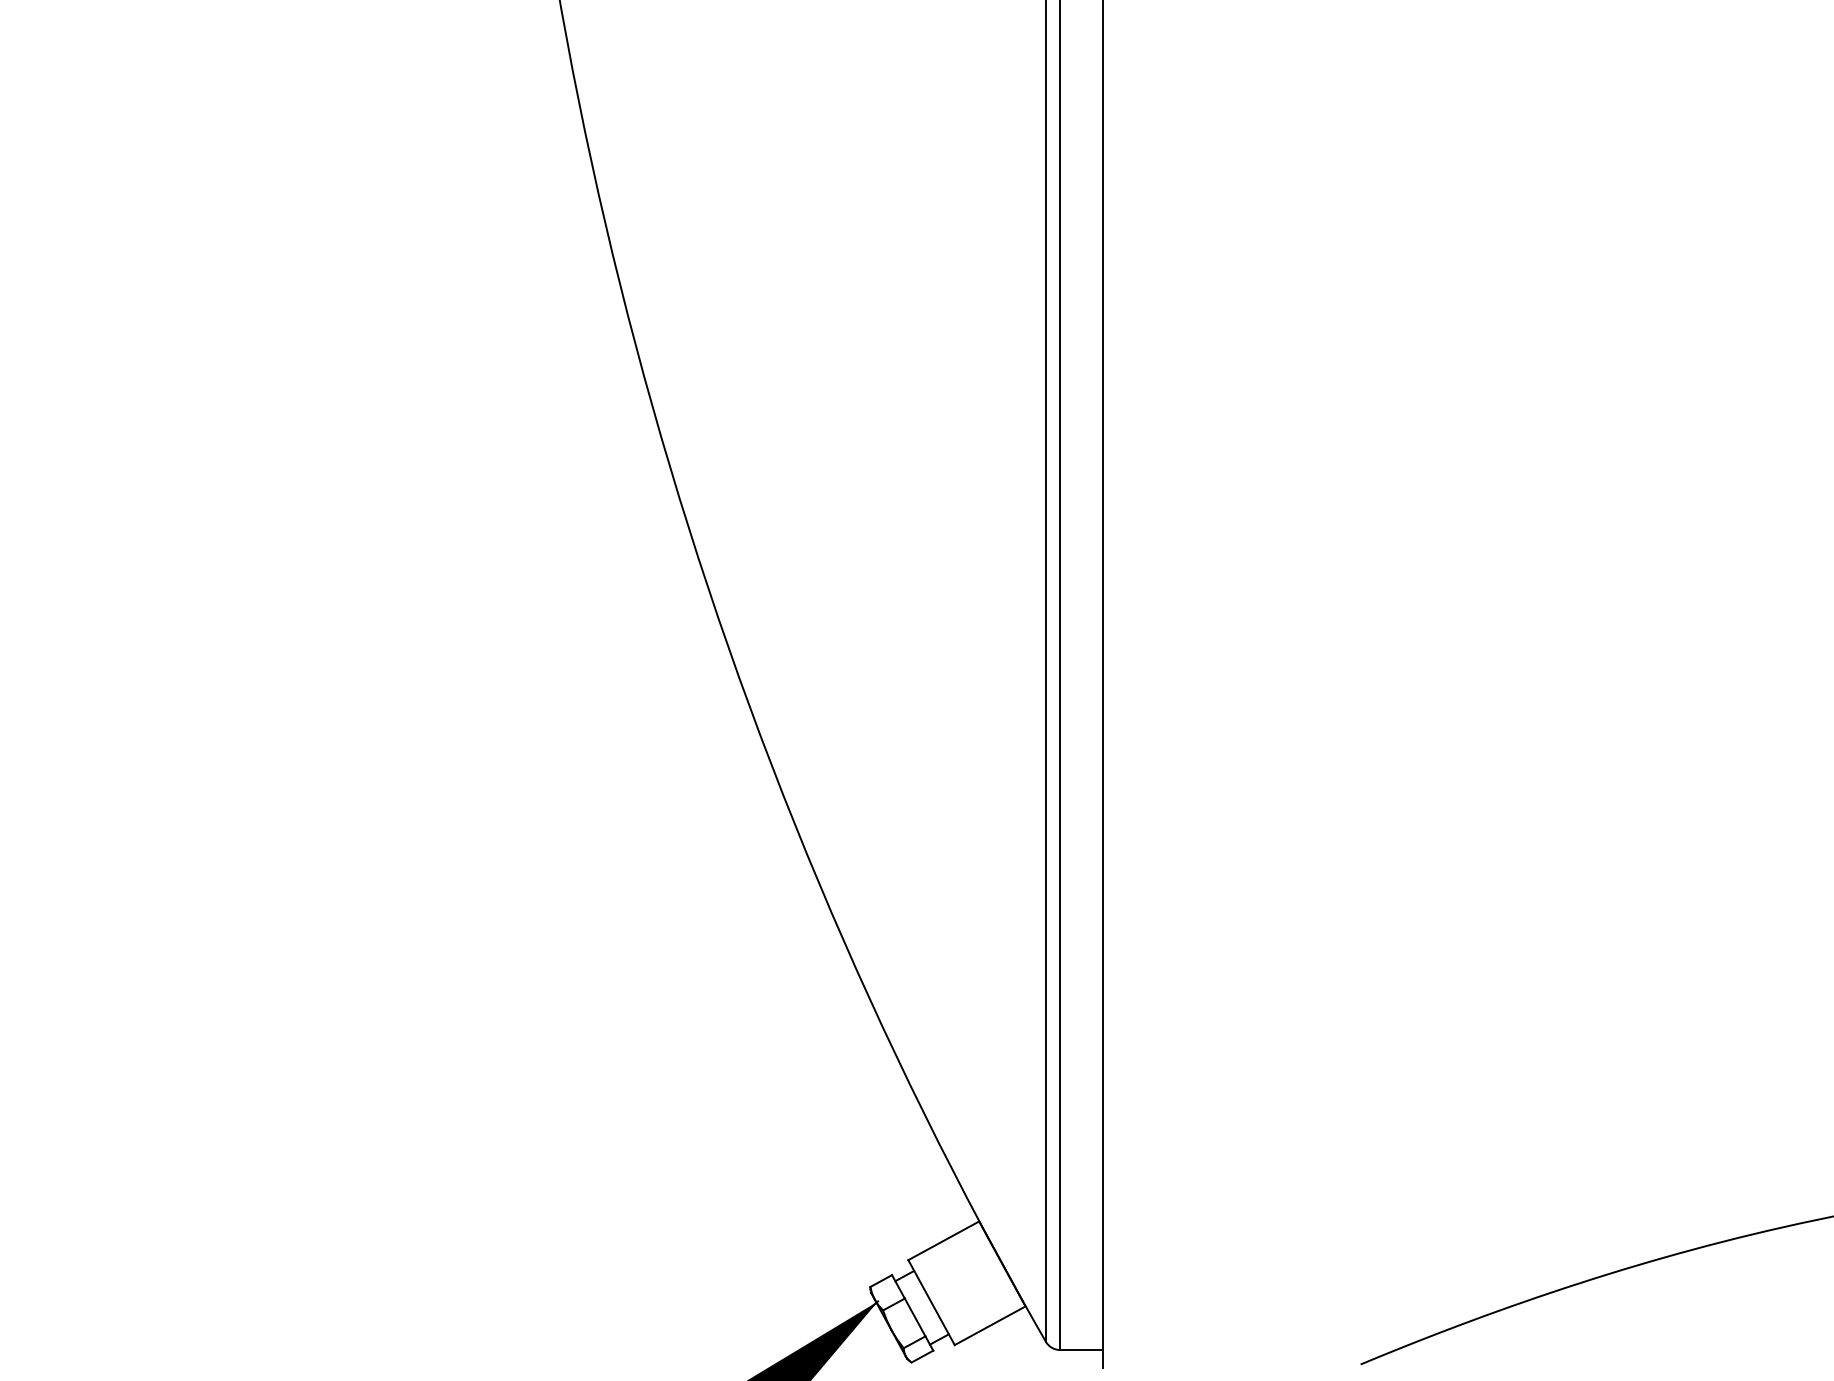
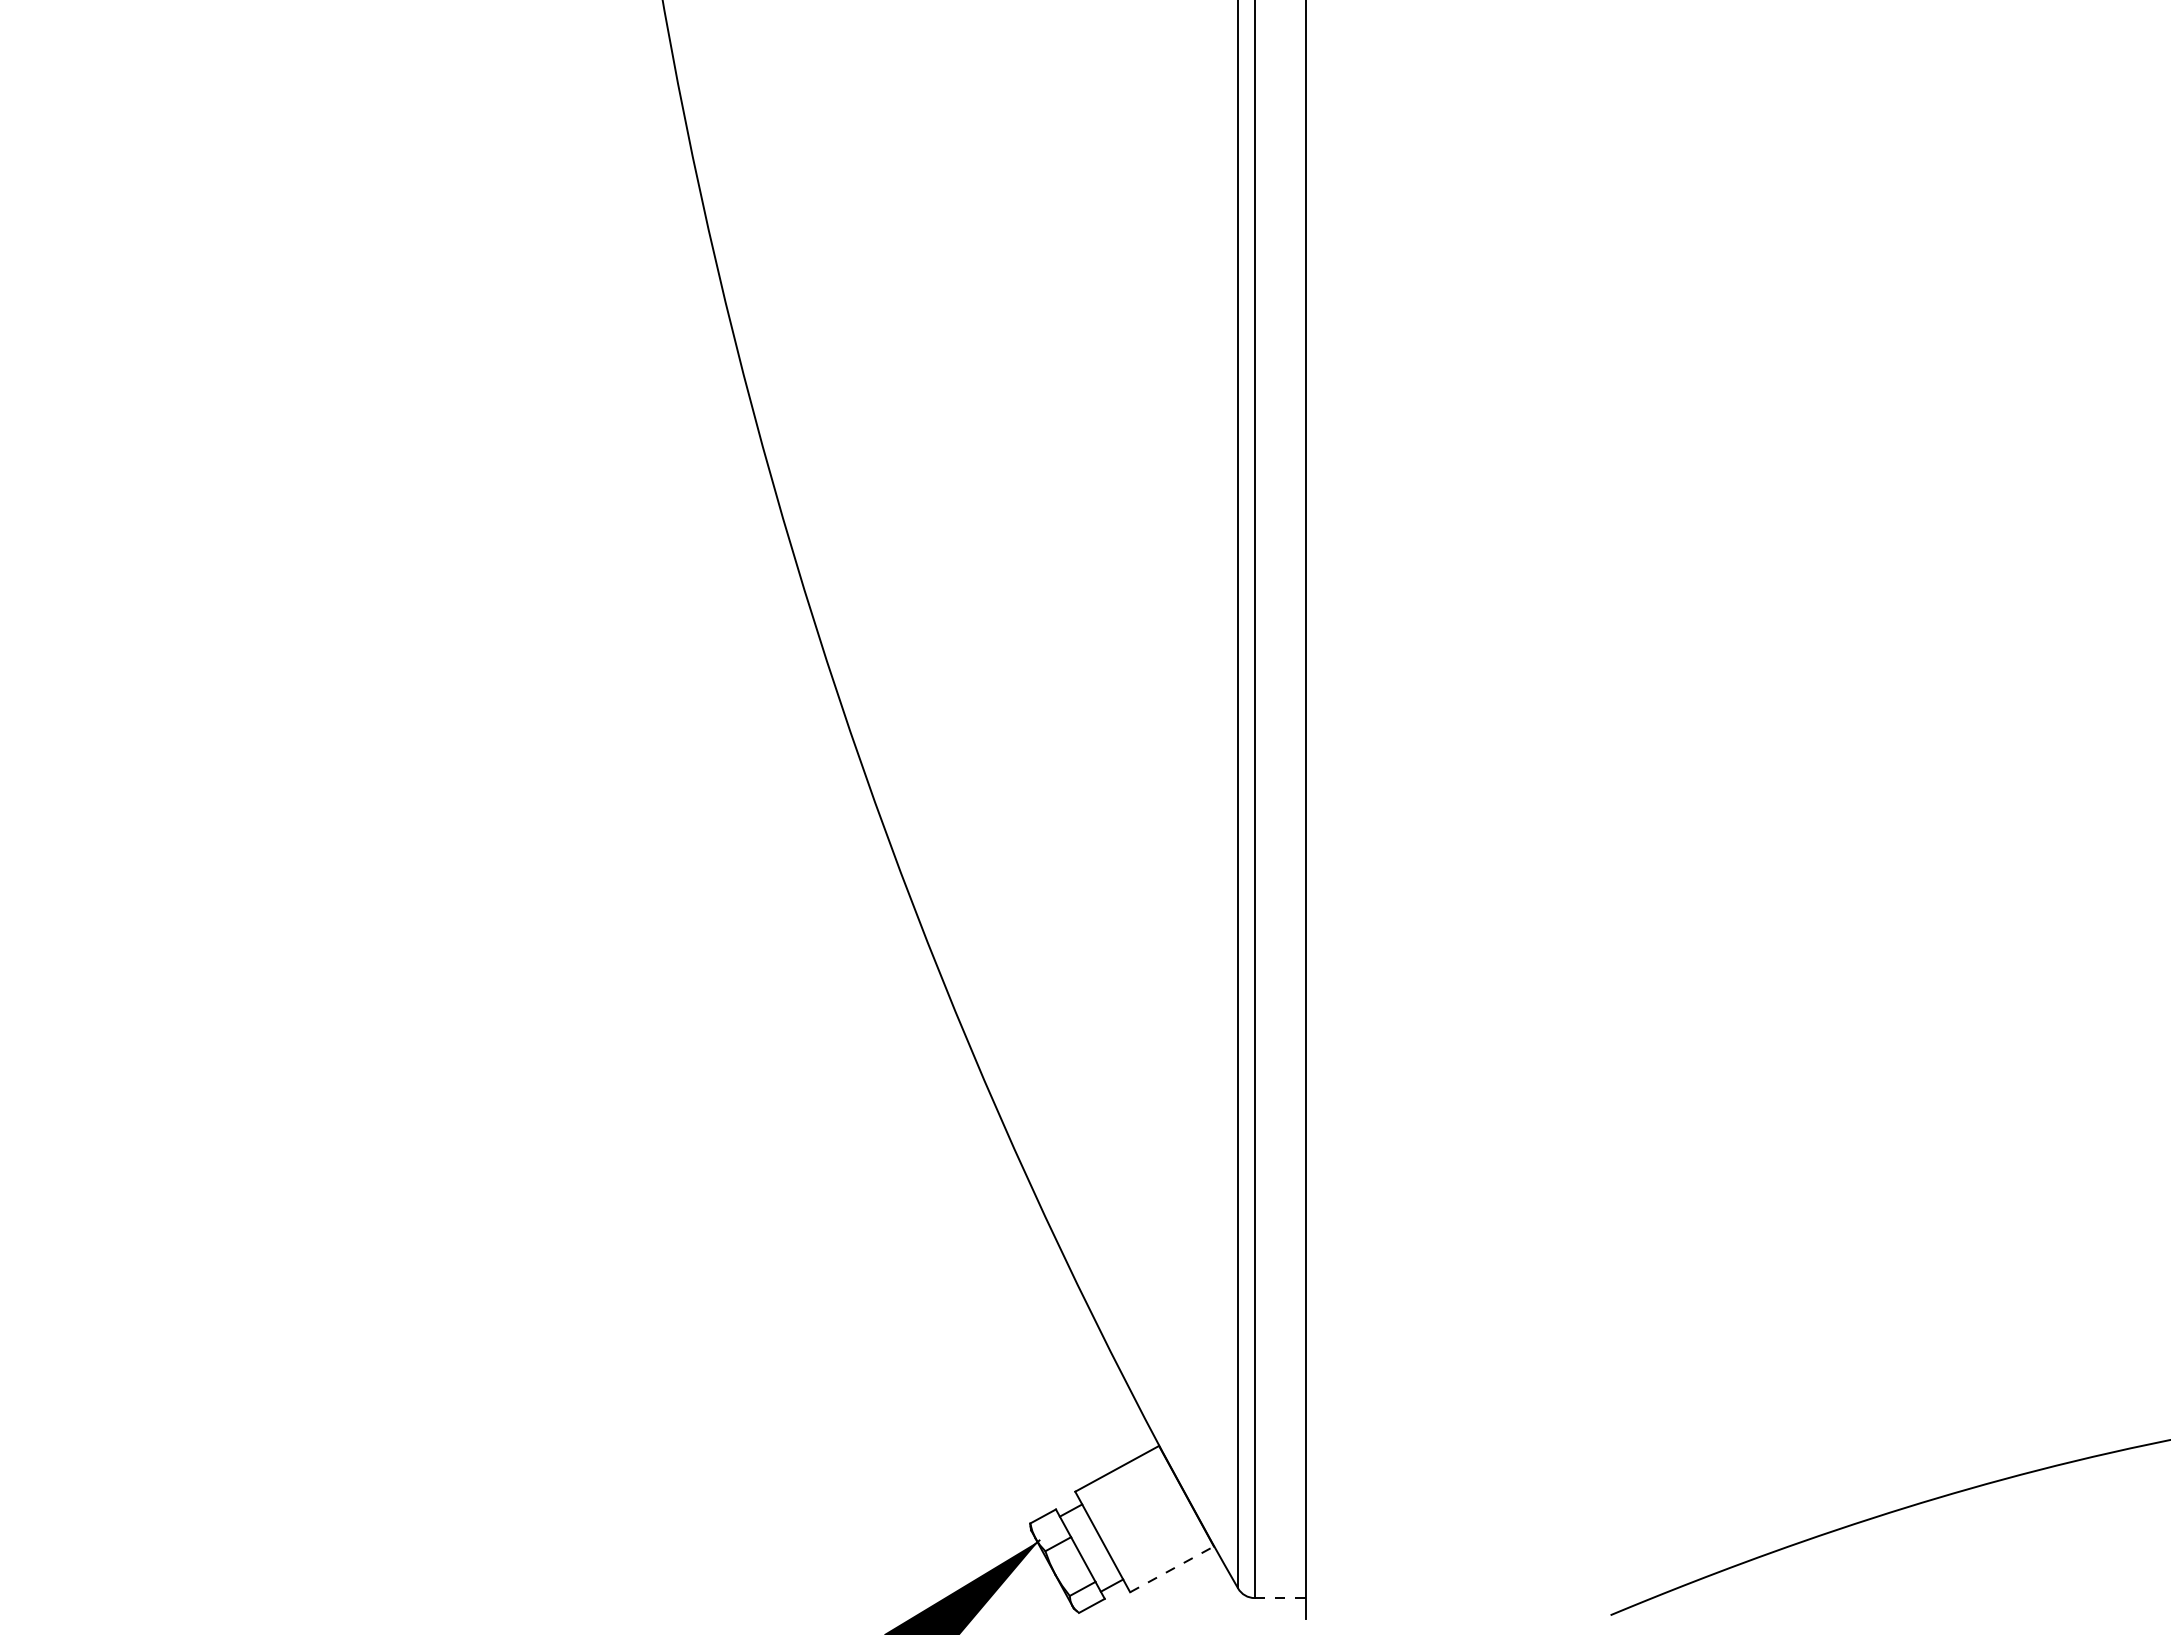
line: (990, 1325) -> (1172, 1569), solid -> dashed
line: (1081, 1350) -> (1280, 1598), solid -> dashed

